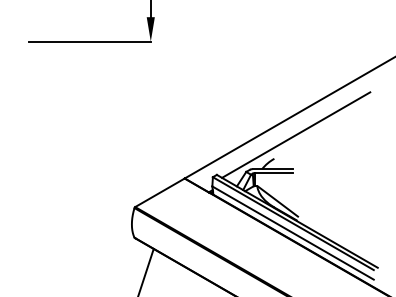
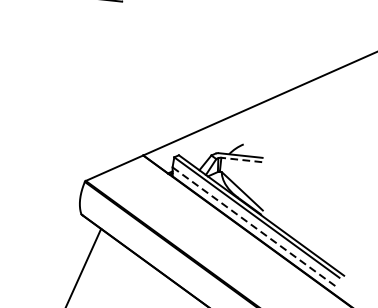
line: (296, 134) -> (270, 120), removed
line: (274, 173) -> (242, 160), solid -> dashed
line: (293, 233) -> (255, 228), solid -> dashed

